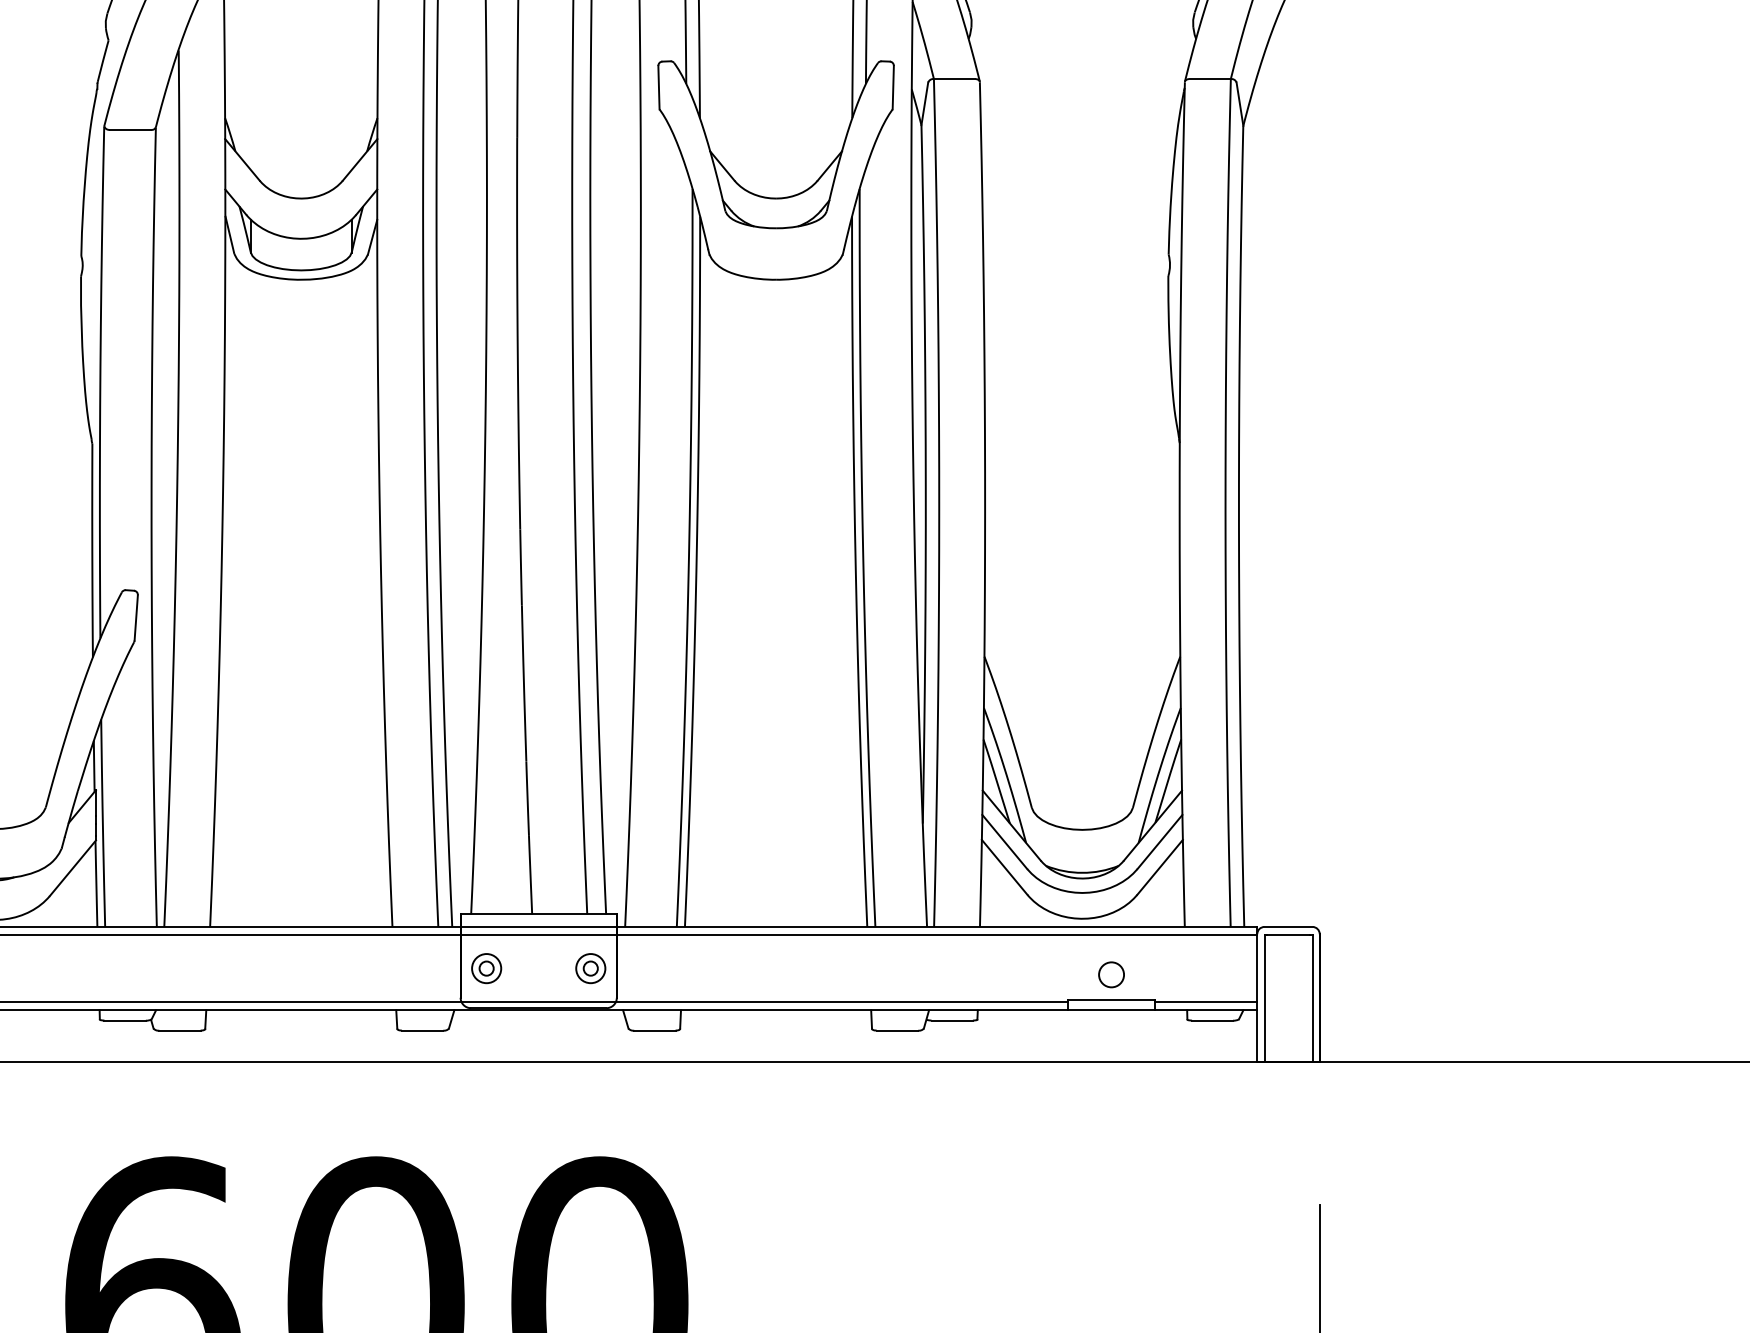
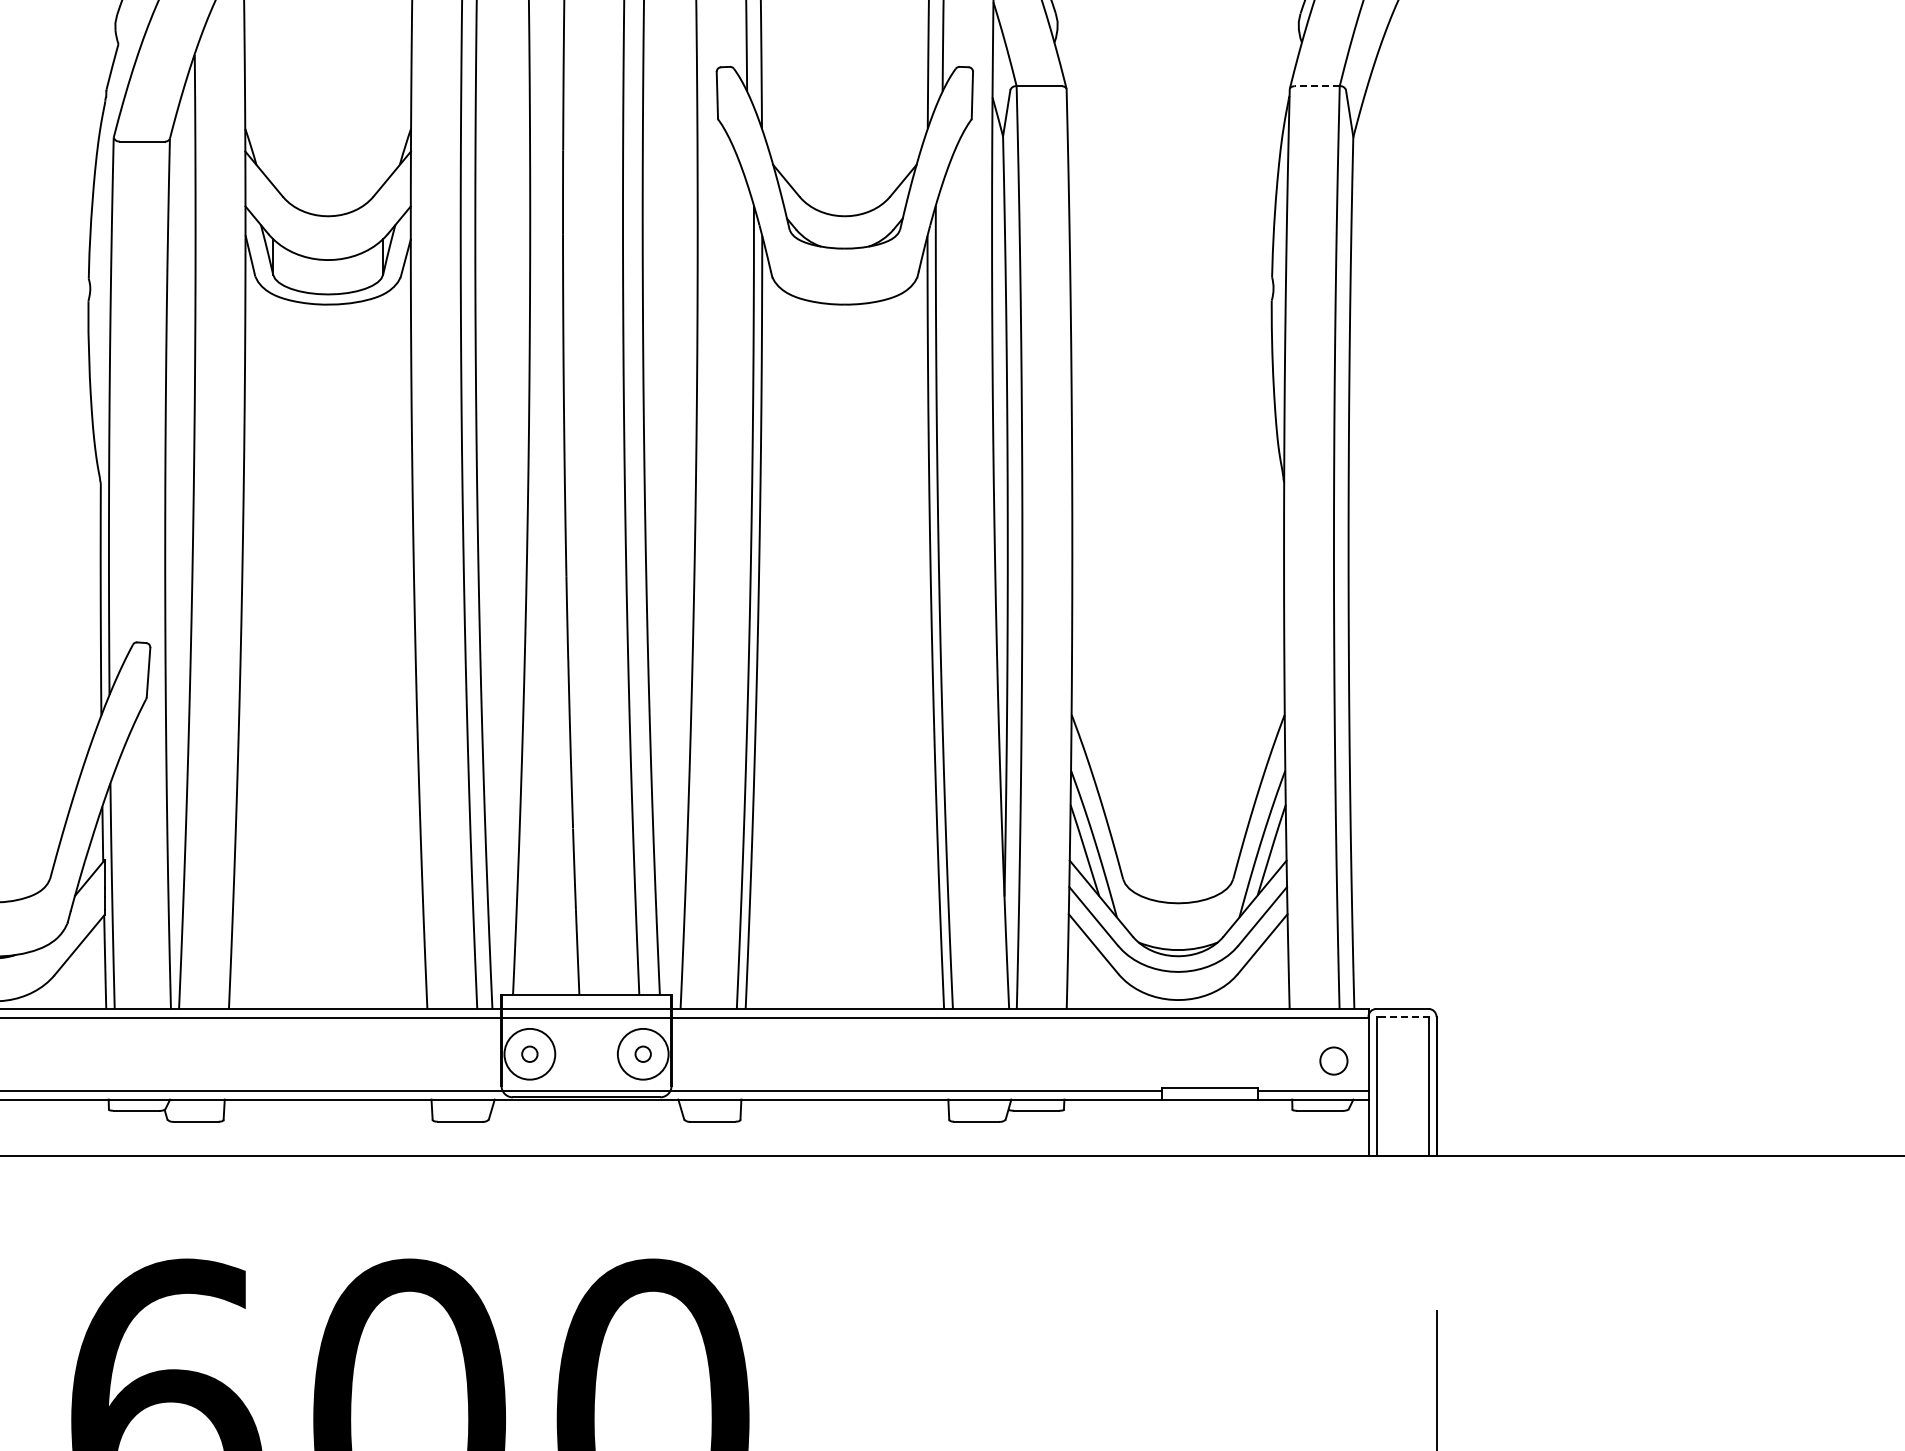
line: (1209, 79) -> (1316, 86), solid -> dashed
line: (1288, 934) -> (1402, 1017), solid -> dashed
circle: (486, 968) -> (529, 1054), size x1.6
circle: (591, 968) -> (643, 1054), size x1.6
circle: (1111, 974) -> (1333, 1060), moved

